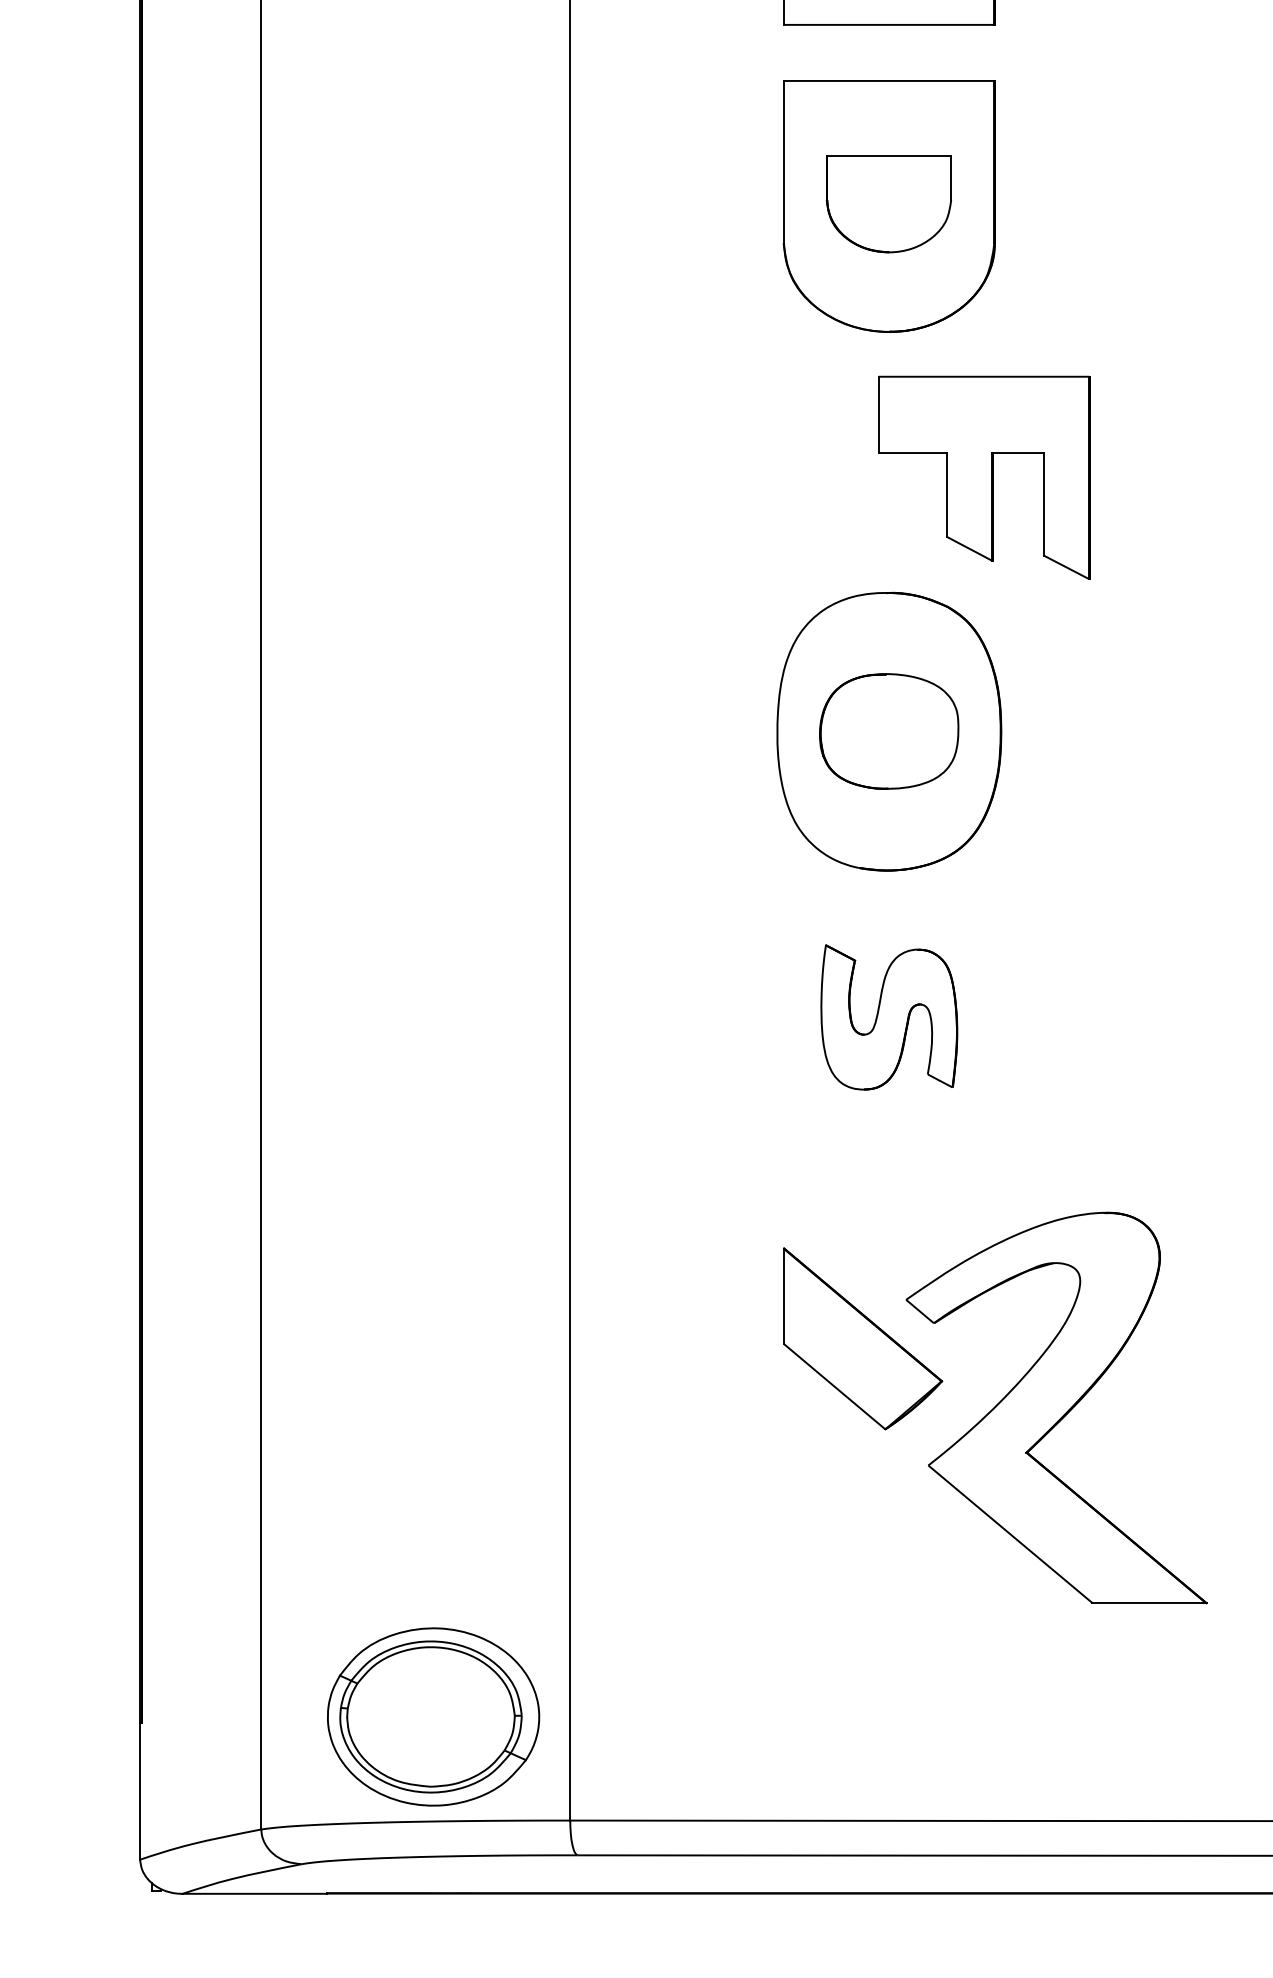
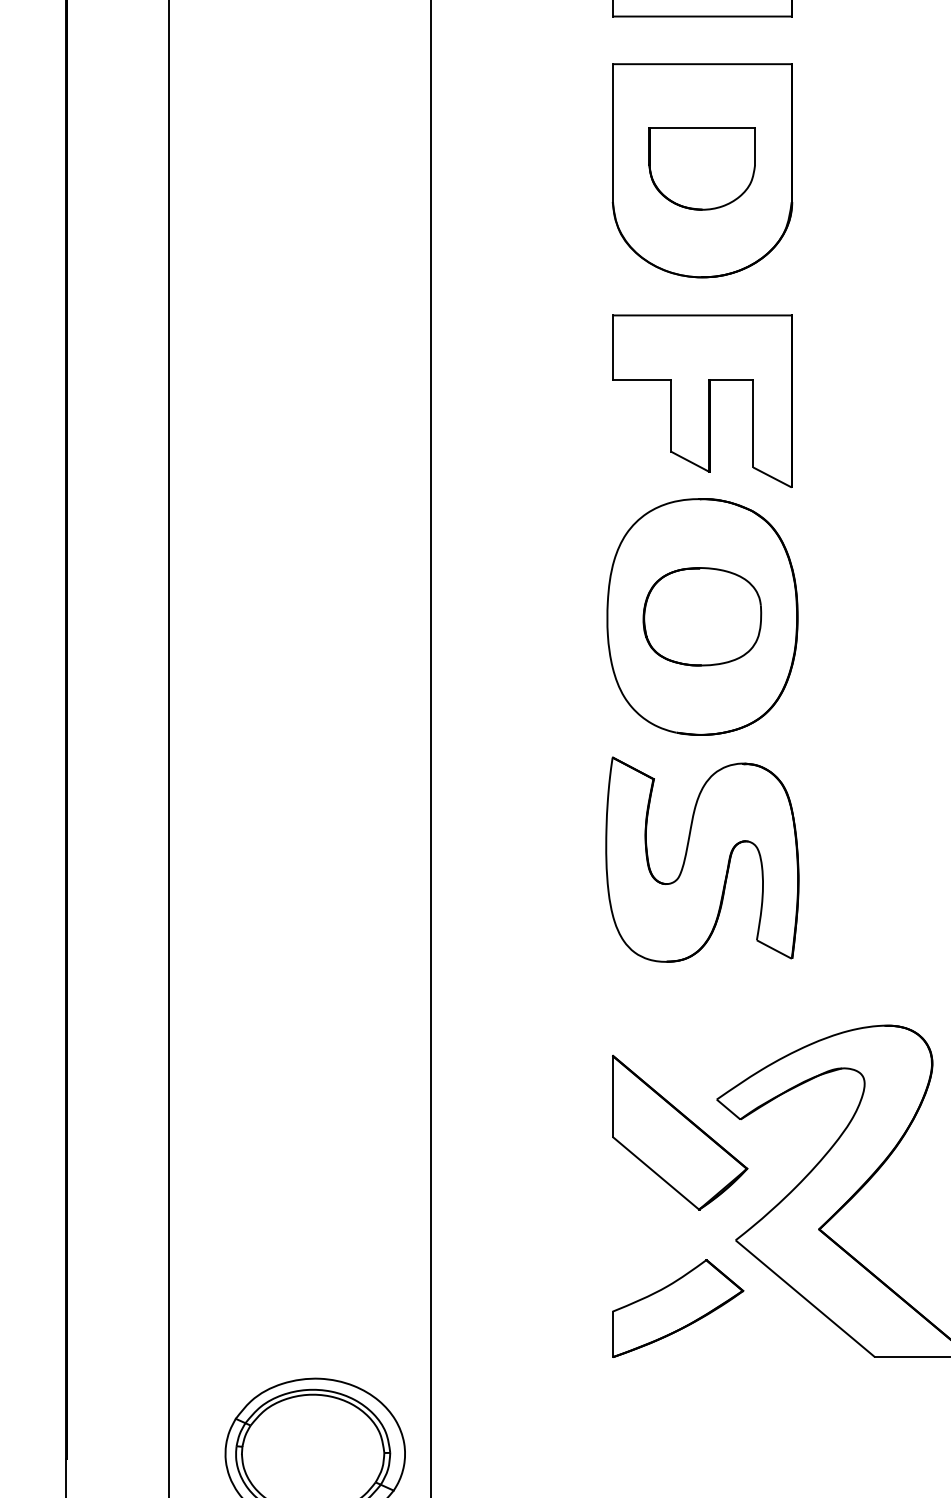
part: (984, 477) -> (702, 401), moved
part: (889, 1017) -> (702, 859), size x1.67
part: (860, 1545) -> (677, 1308), added

